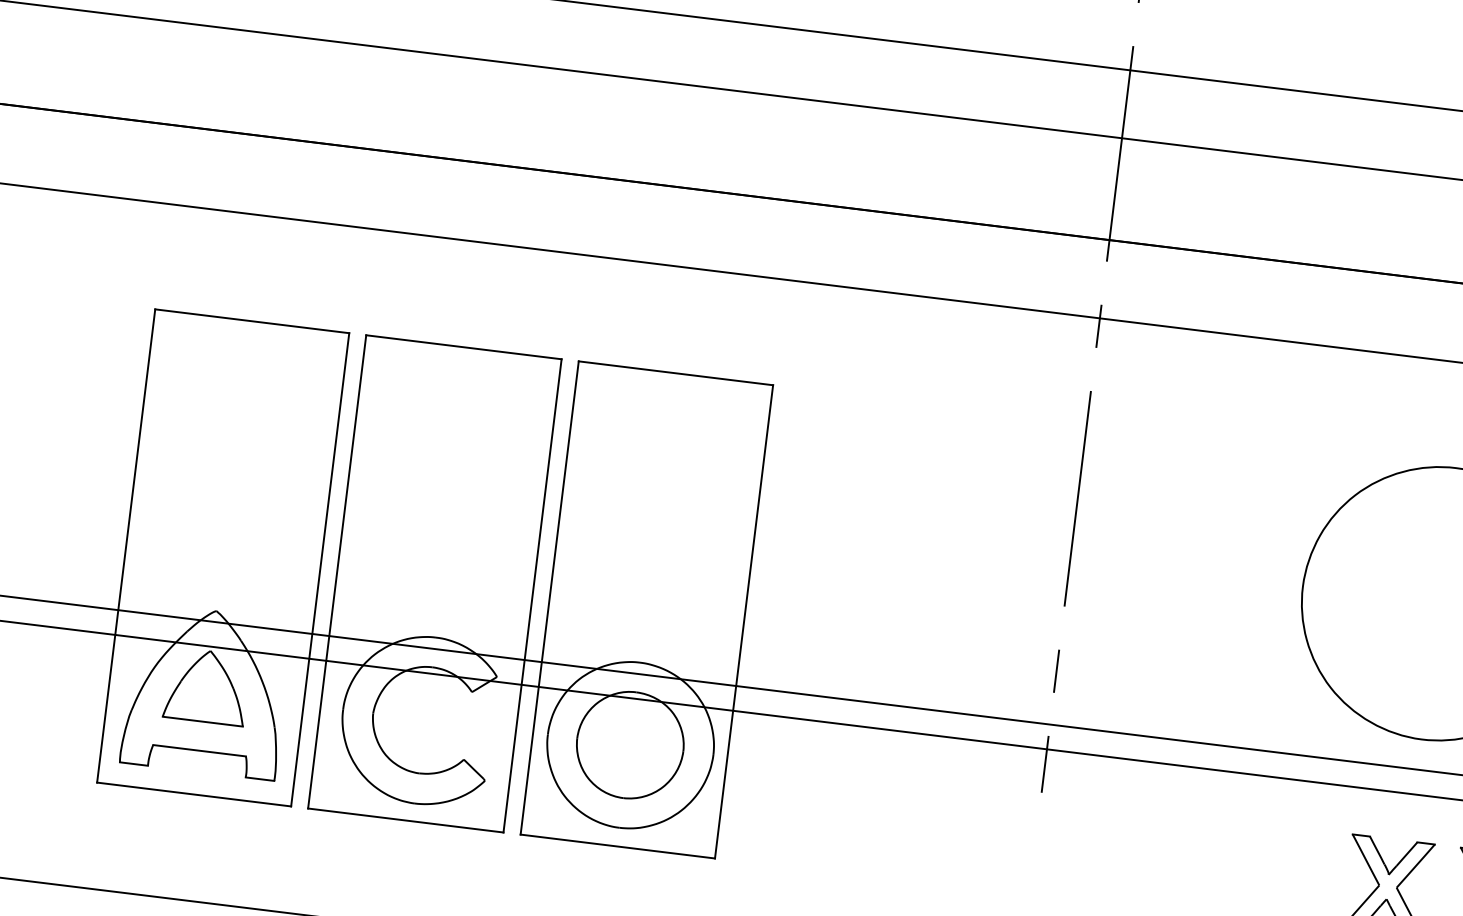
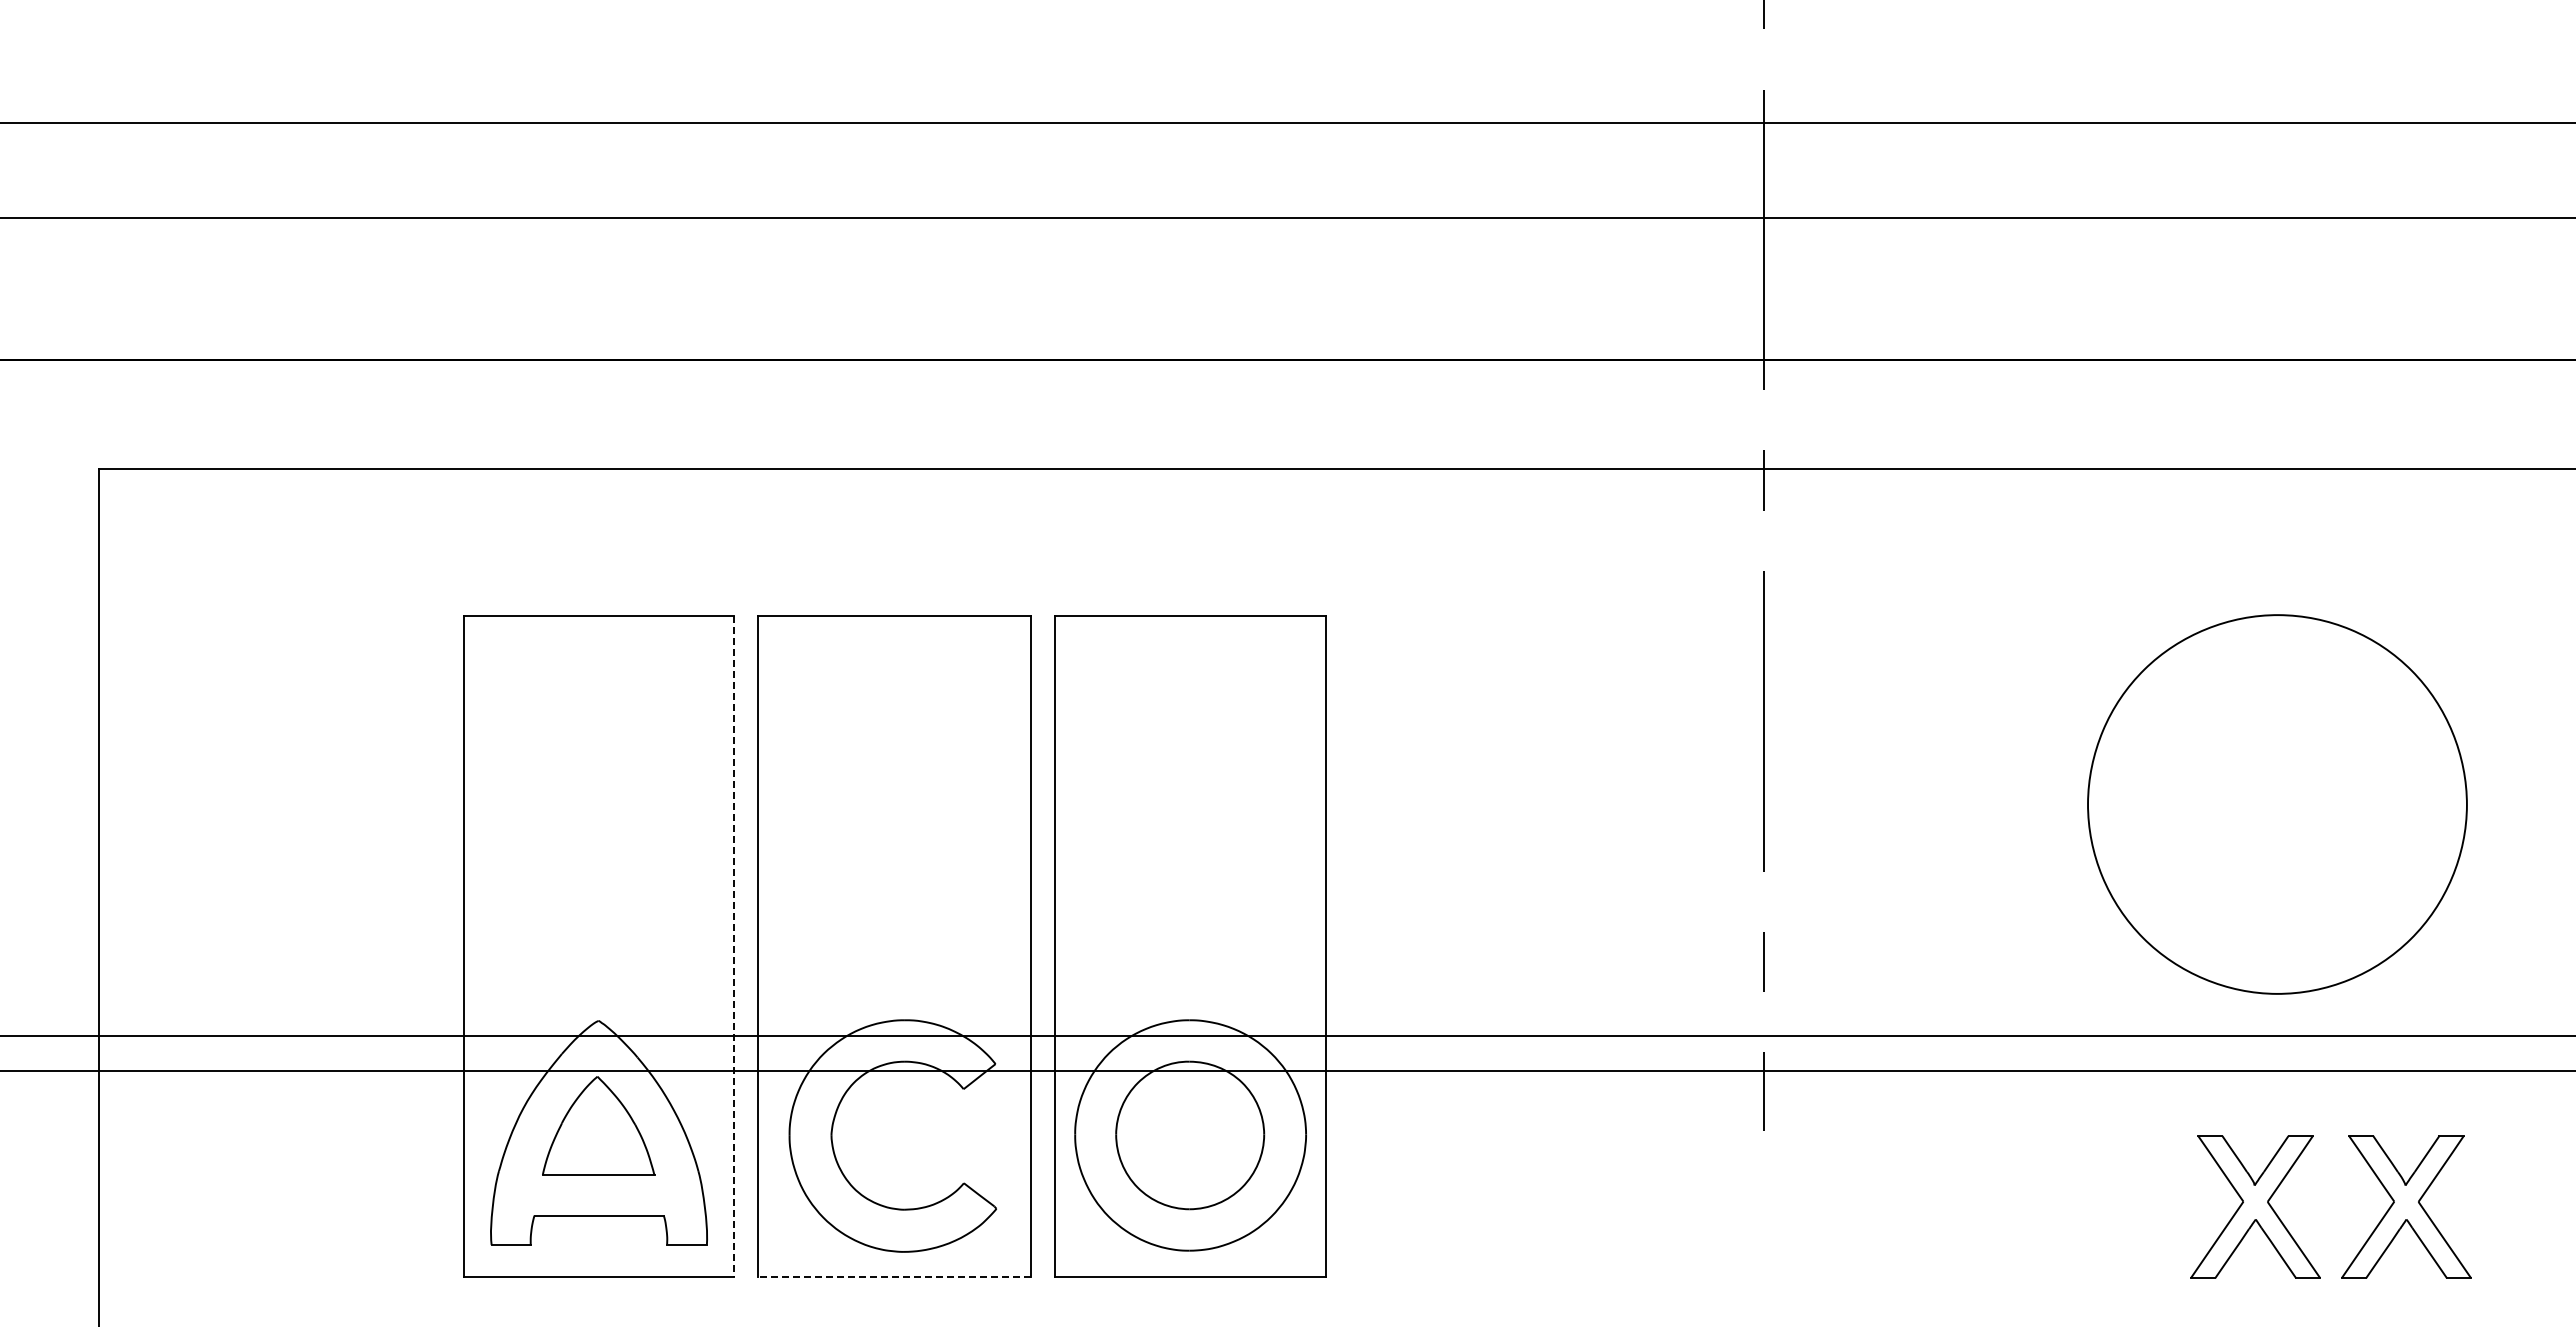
line: (320, 570) -> (734, 947), solid -> dashed
line: (405, 820) -> (893, 1276), solid -> dashed

